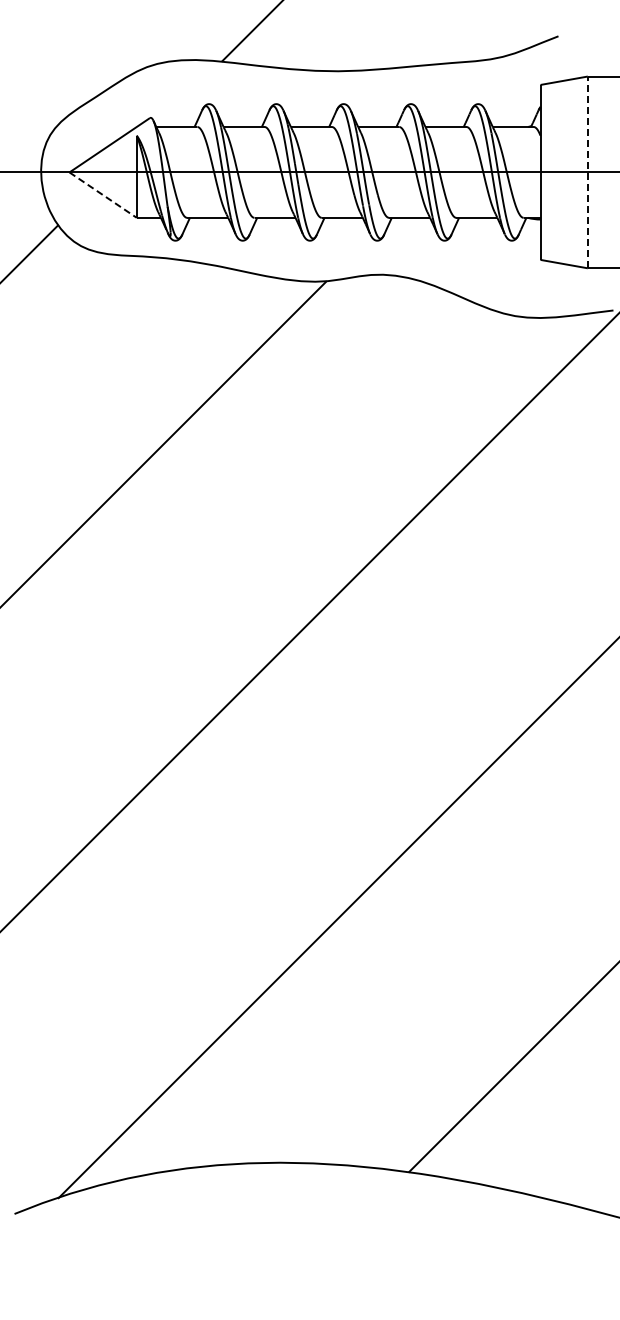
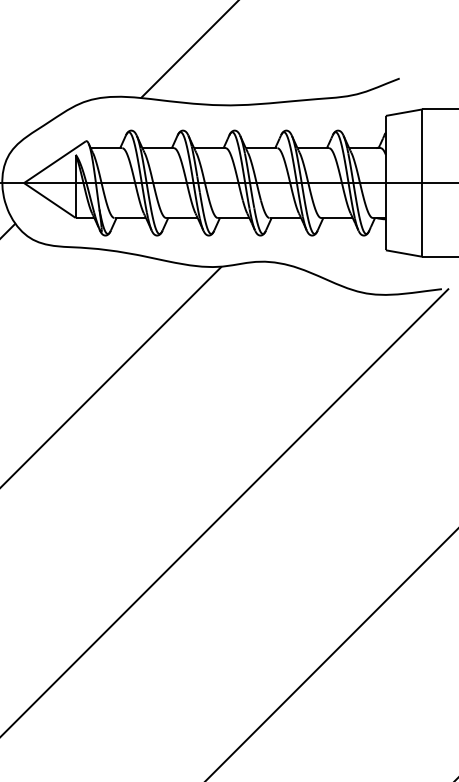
line: (587, 172) -> (421, 183), dashed -> solid
line: (103, 195) -> (50, 200), dashed -> solid

